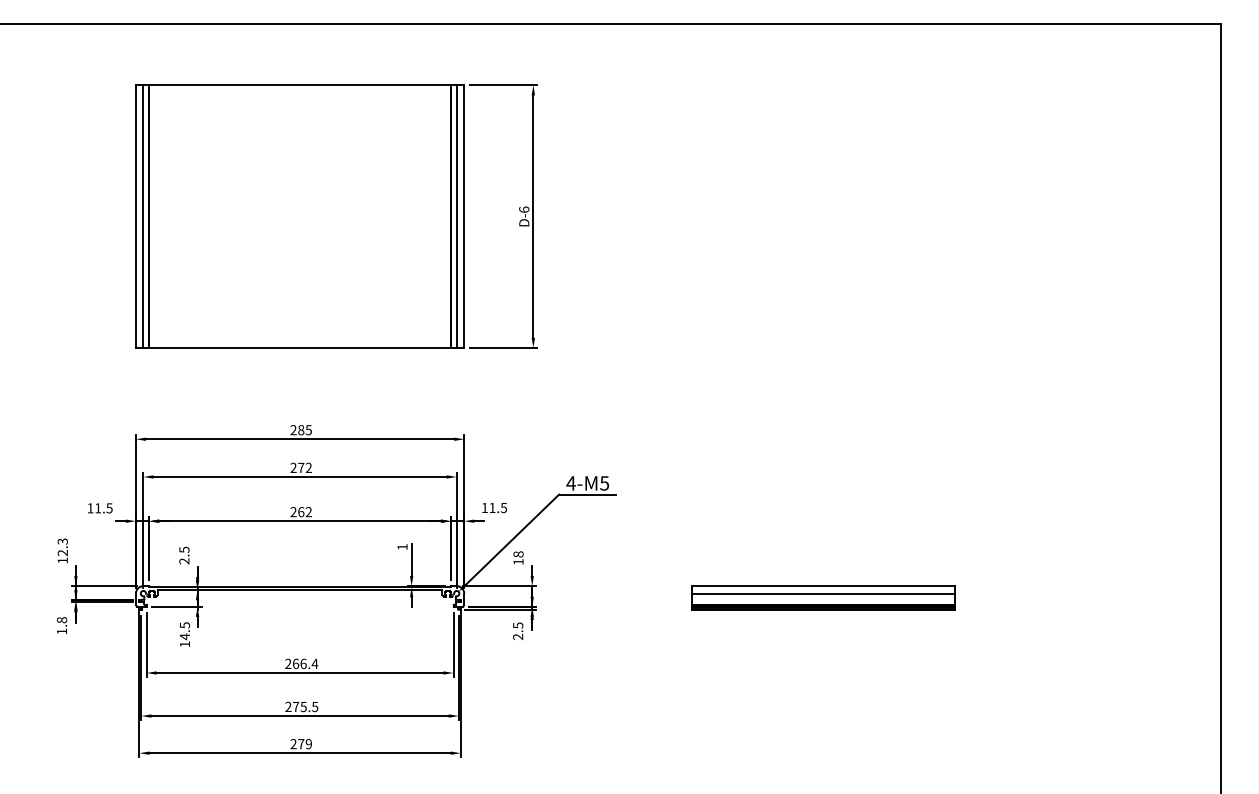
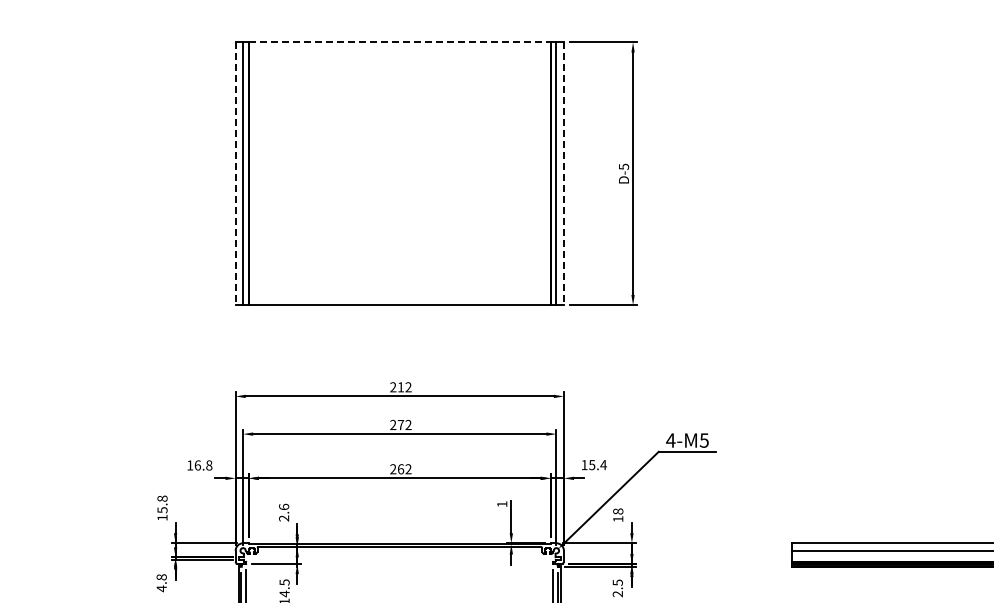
line: (300, 85) -> (400, 42), solid -> dashed
text: (524, 209) -> (624, 166), D-6 -> D-5
line: (135, 217) -> (235, 174), solid -> dashed
line: (464, 217) -> (564, 174), solid -> dashed
text: (304, 430) -> (404, 387), 285 -> 212
text: (103, 508) -> (203, 465), 11.5 -> 16.8
text: (498, 508) -> (598, 465), 11.5 -> 15.4
text: (62, 547) -> (162, 504), 12.3 -> 15.8
text: (184, 549) -> (284, 506), 2.5 -> 2.6
text: (61, 631) -> (161, 588), 1.8 -> 4.8

